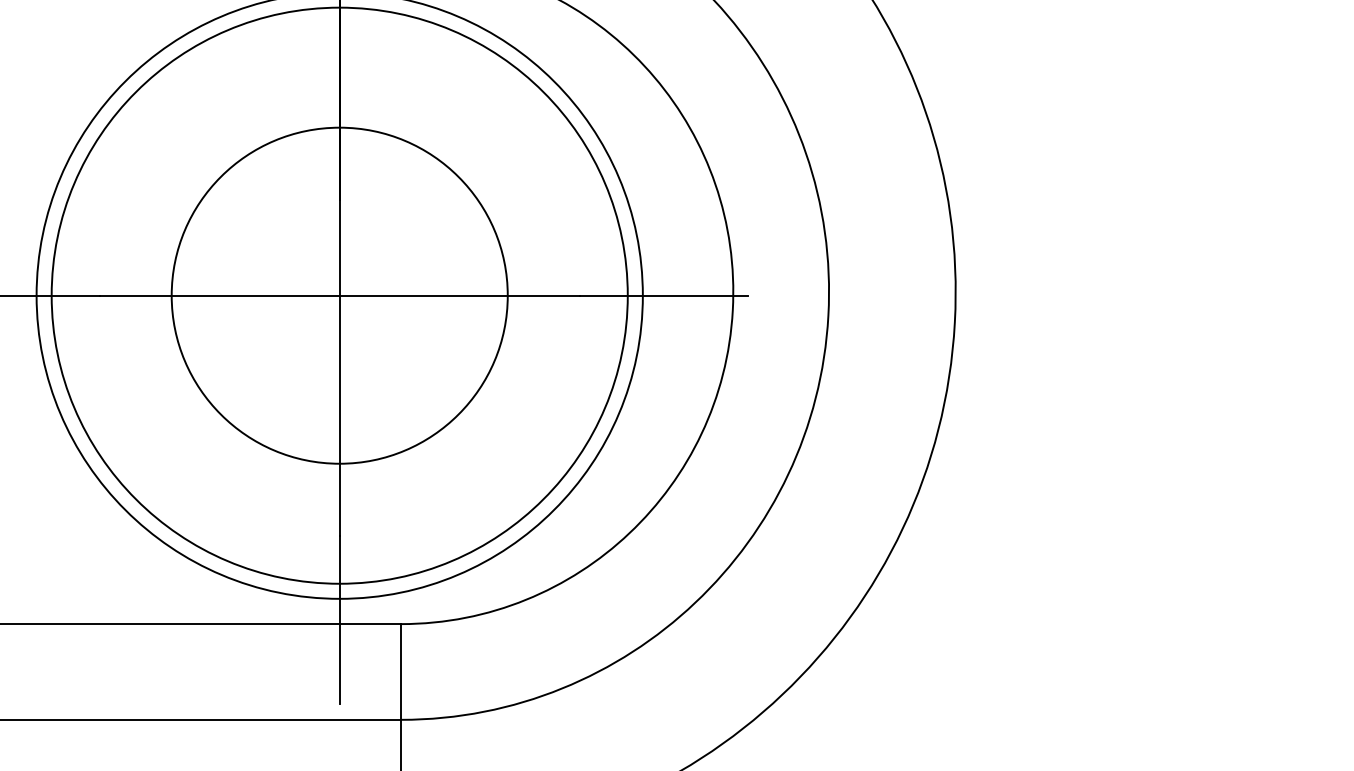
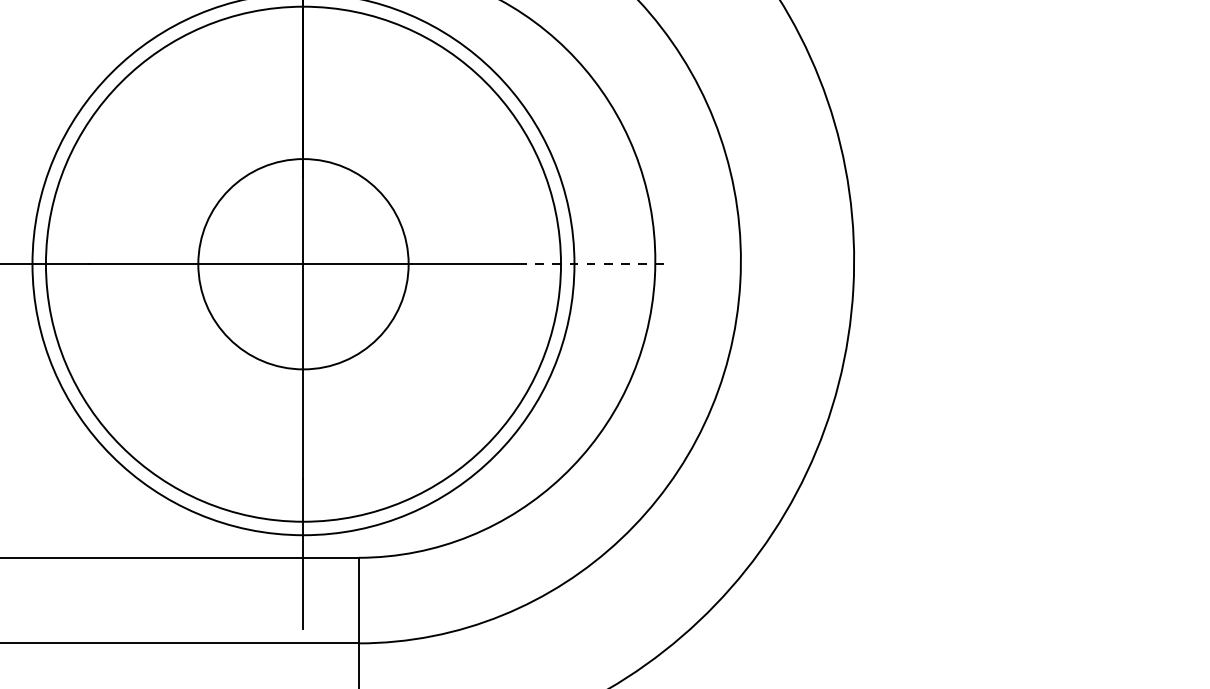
circle: (339, 295) -> (303, 264), size x0.7
line: (664, 295) -> (593, 264), solid -> dashed

